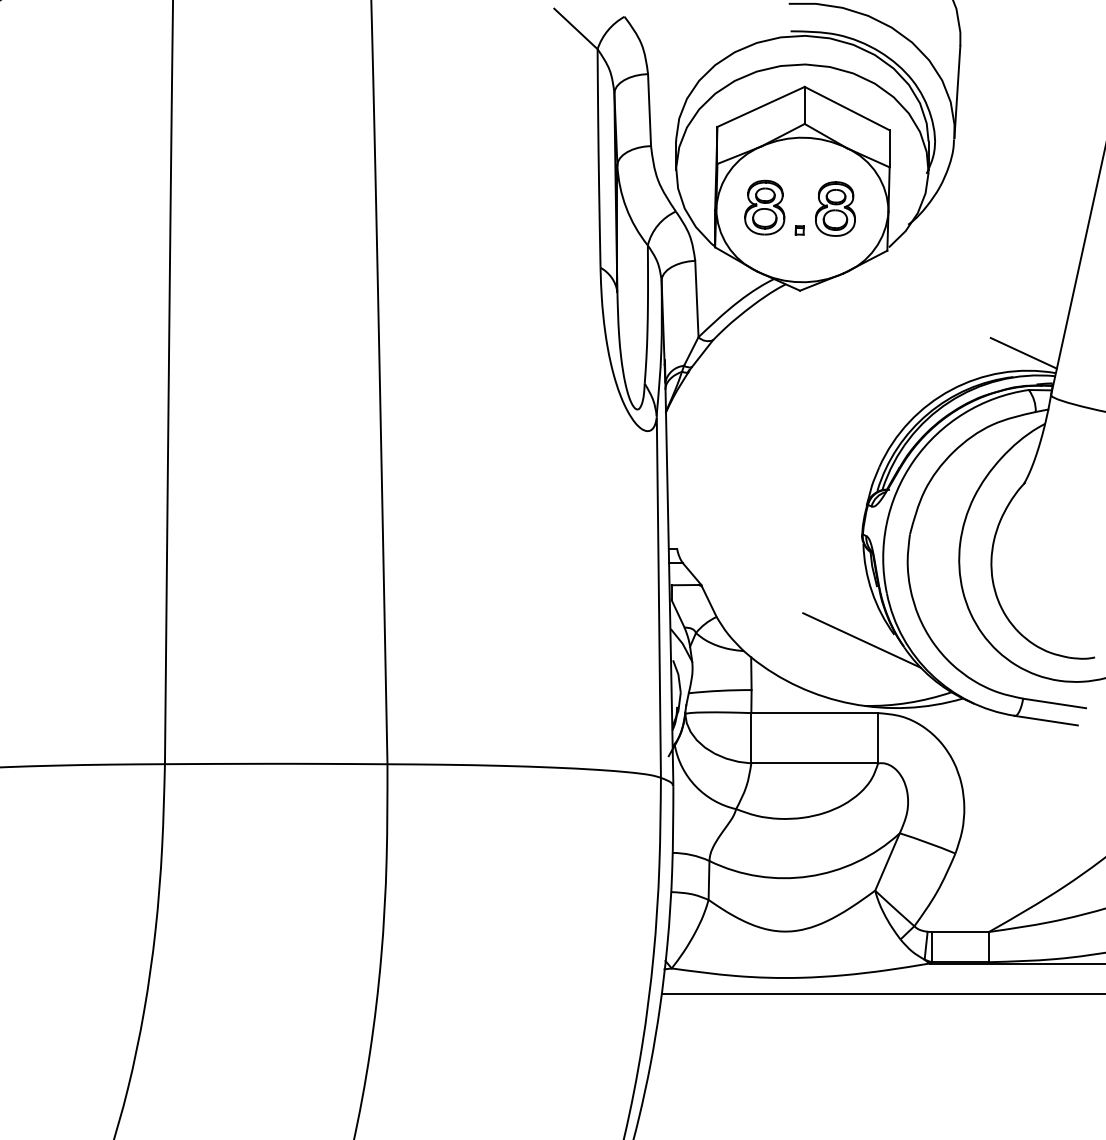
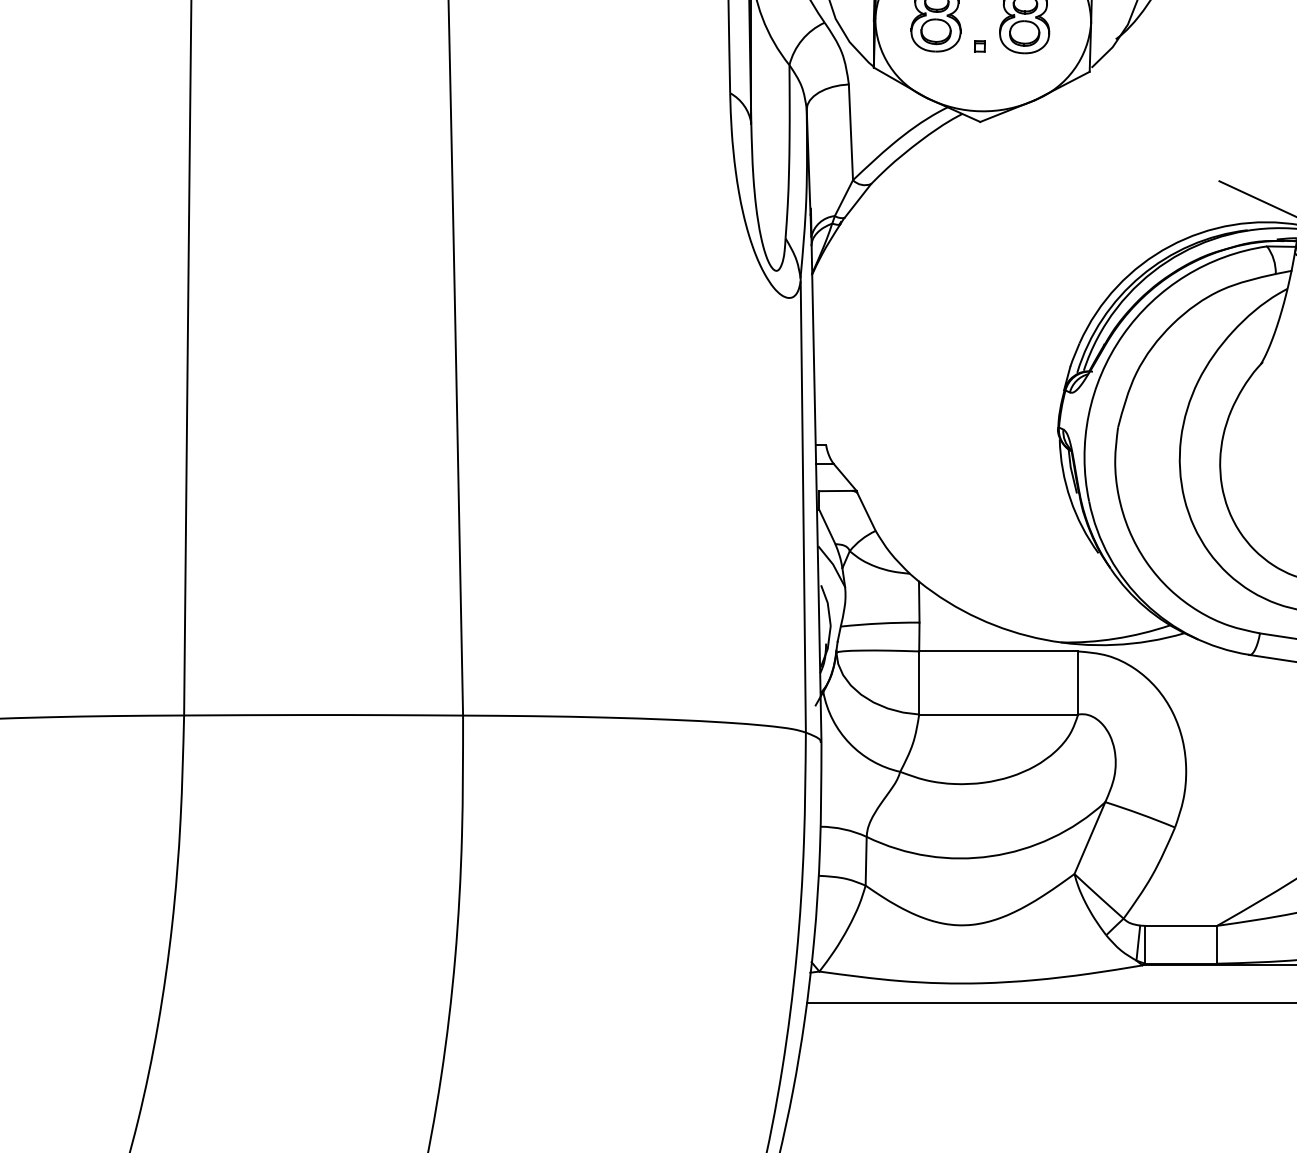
line: (861, 640) -> (1057, 560), removed

